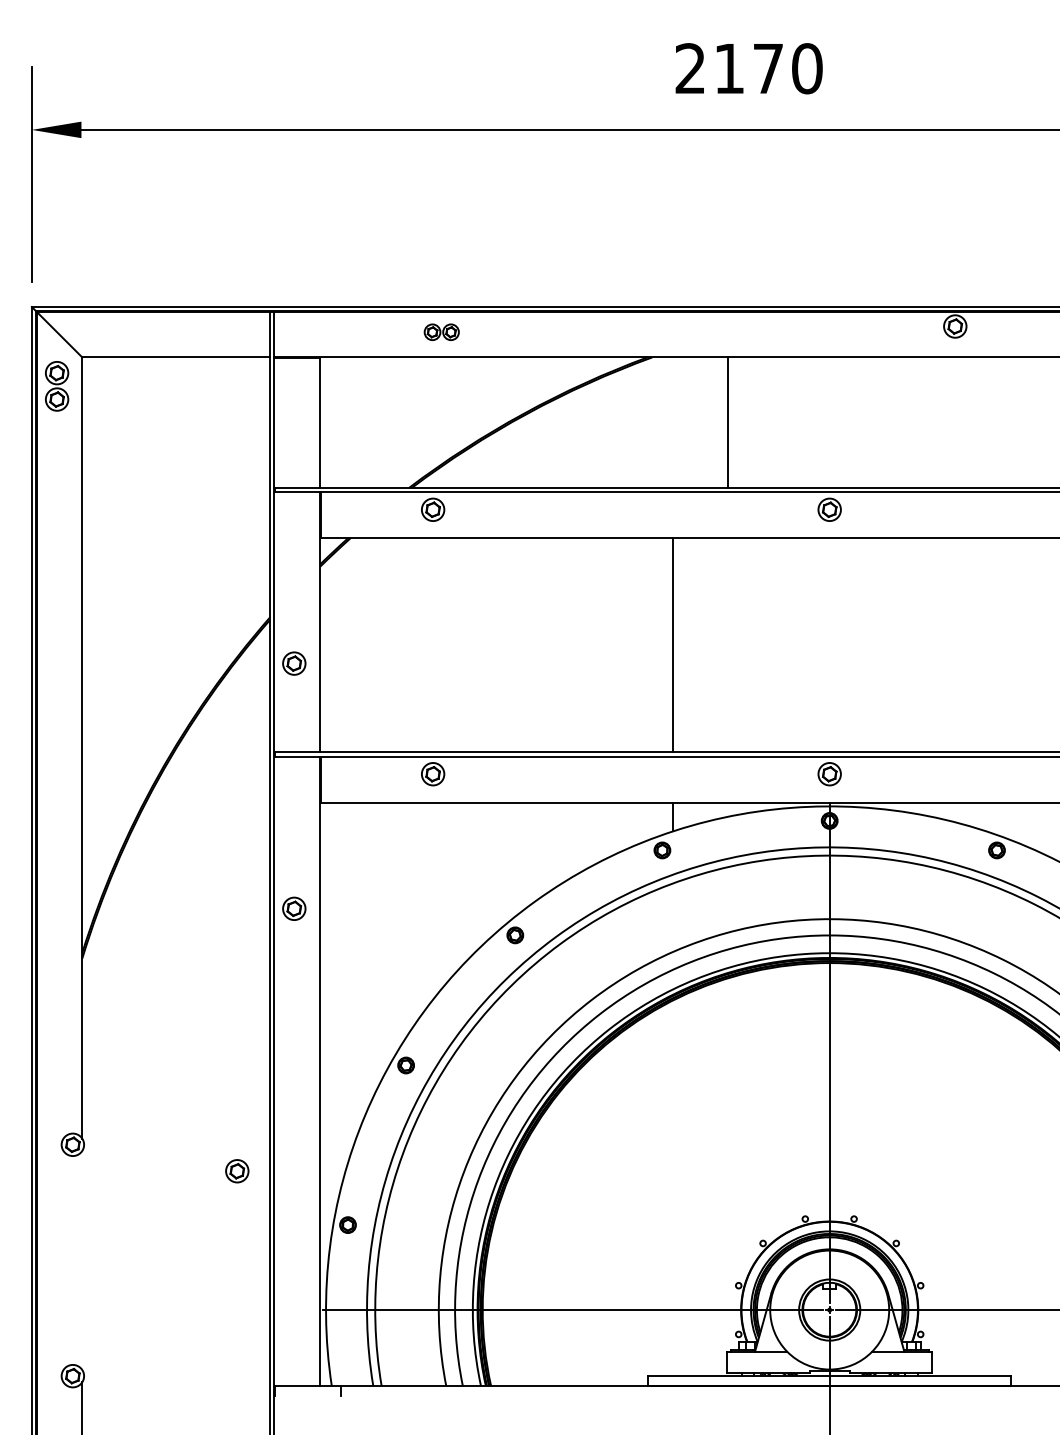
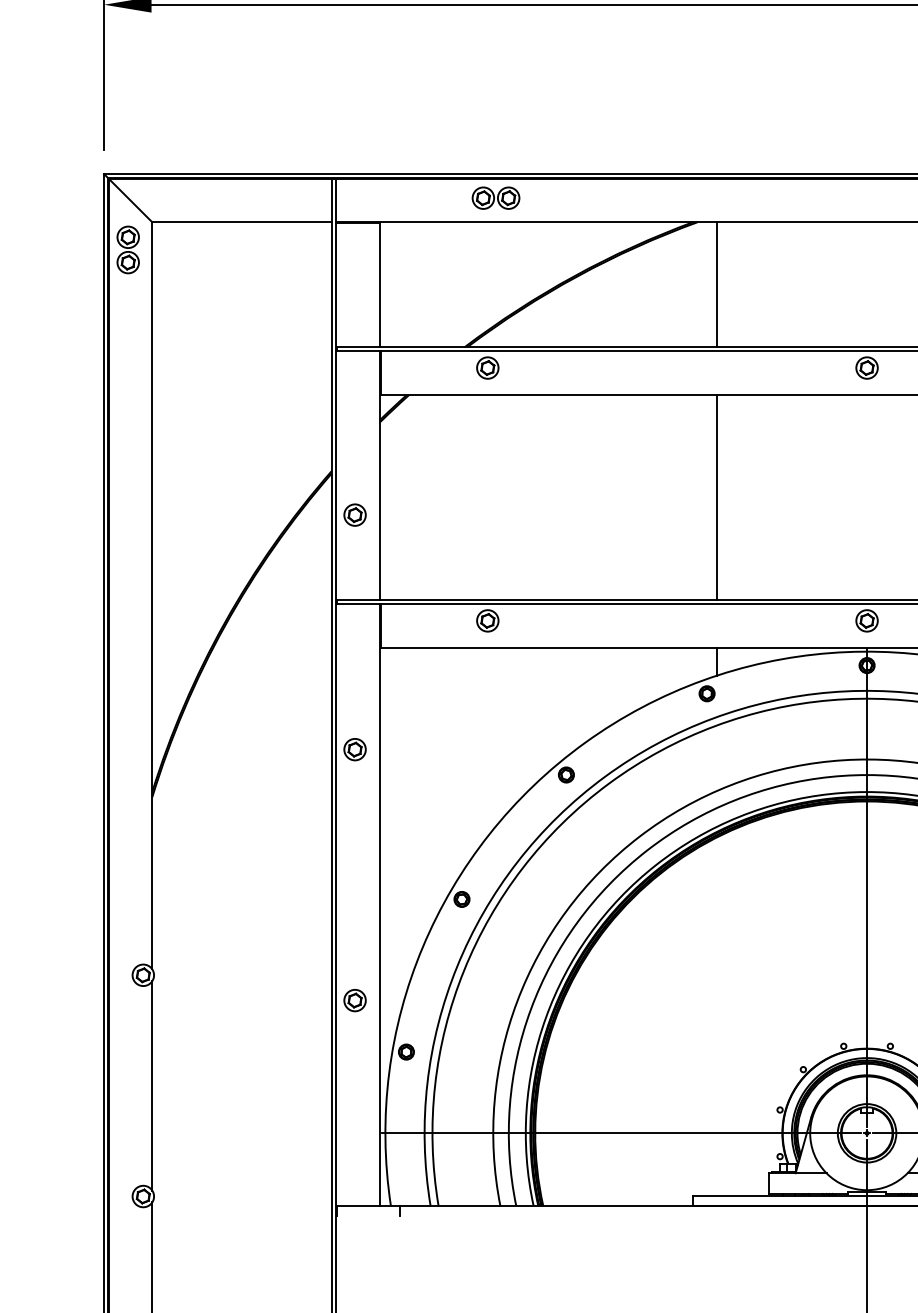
part: (441, 332) -> (495, 198), size x1.43
line: (728, 422) -> (717, 284), moved
part: (237, 1171) -> (355, 1000), moved
line: (82, 1260) -> (152, 1085), added

